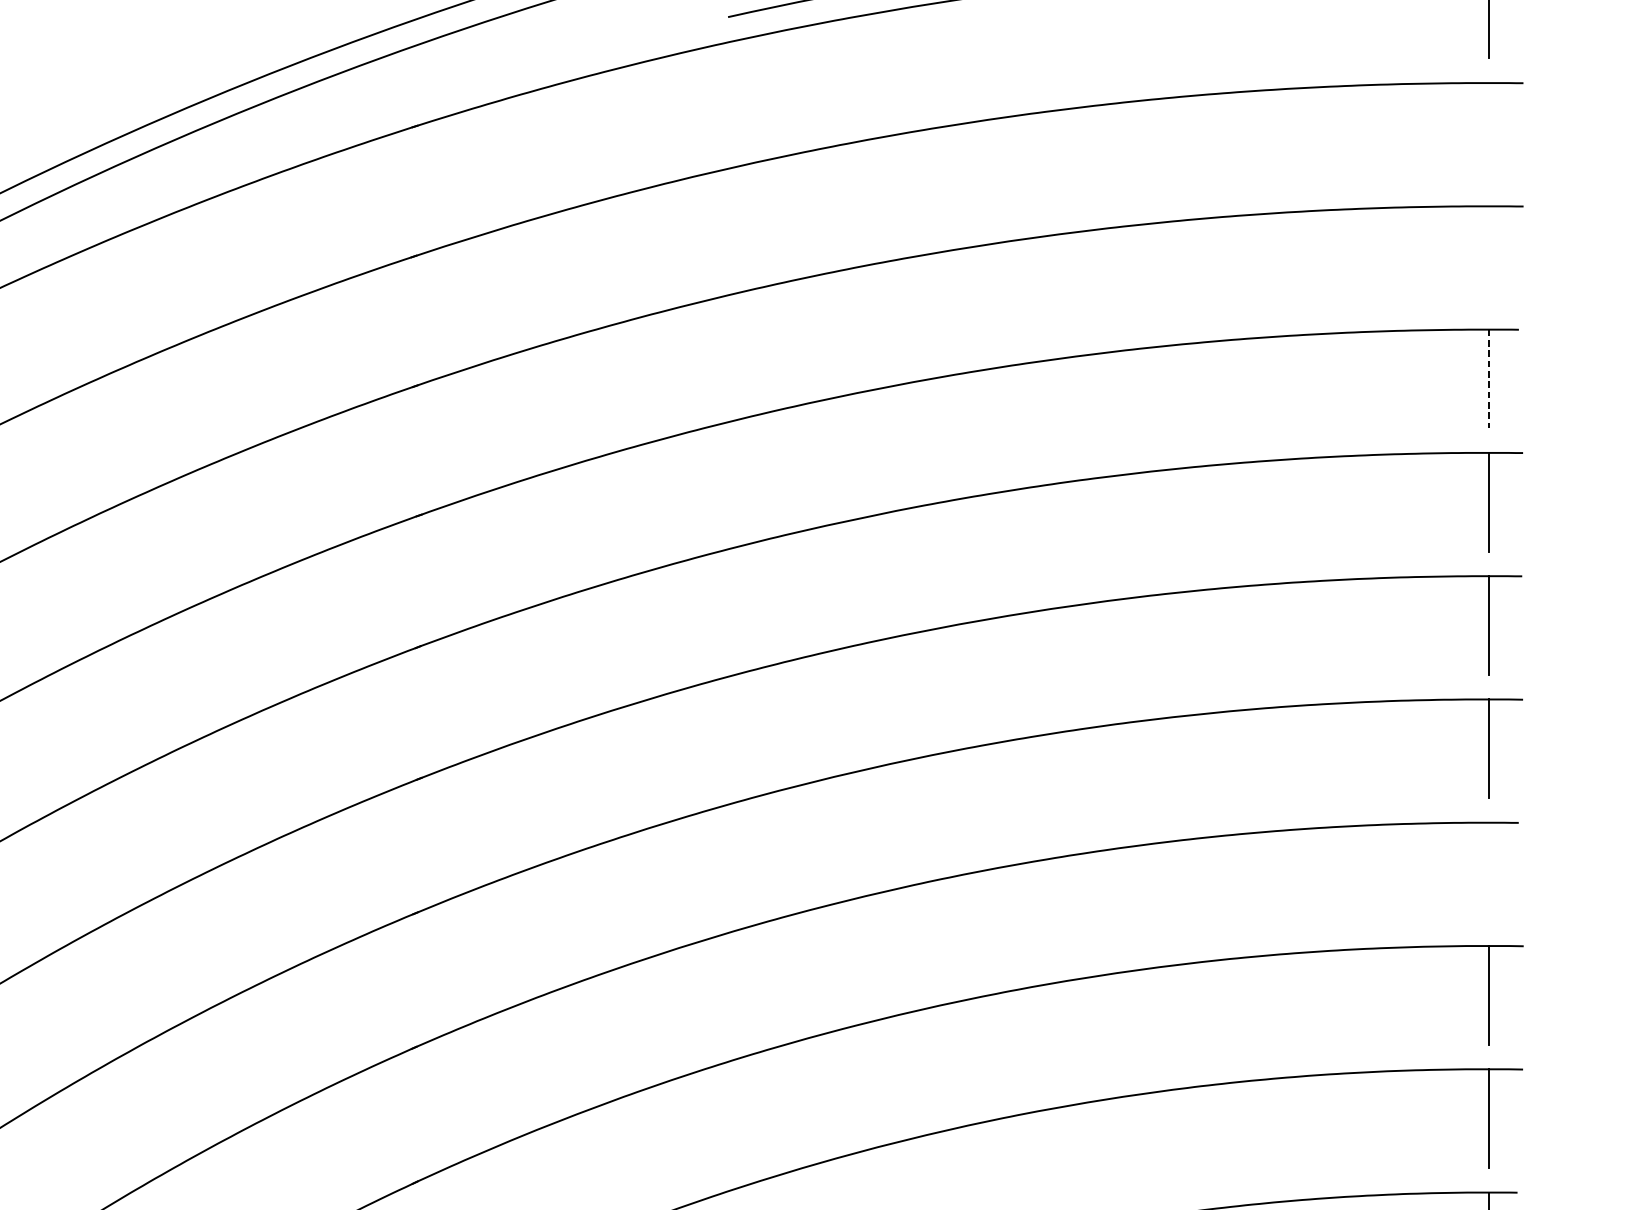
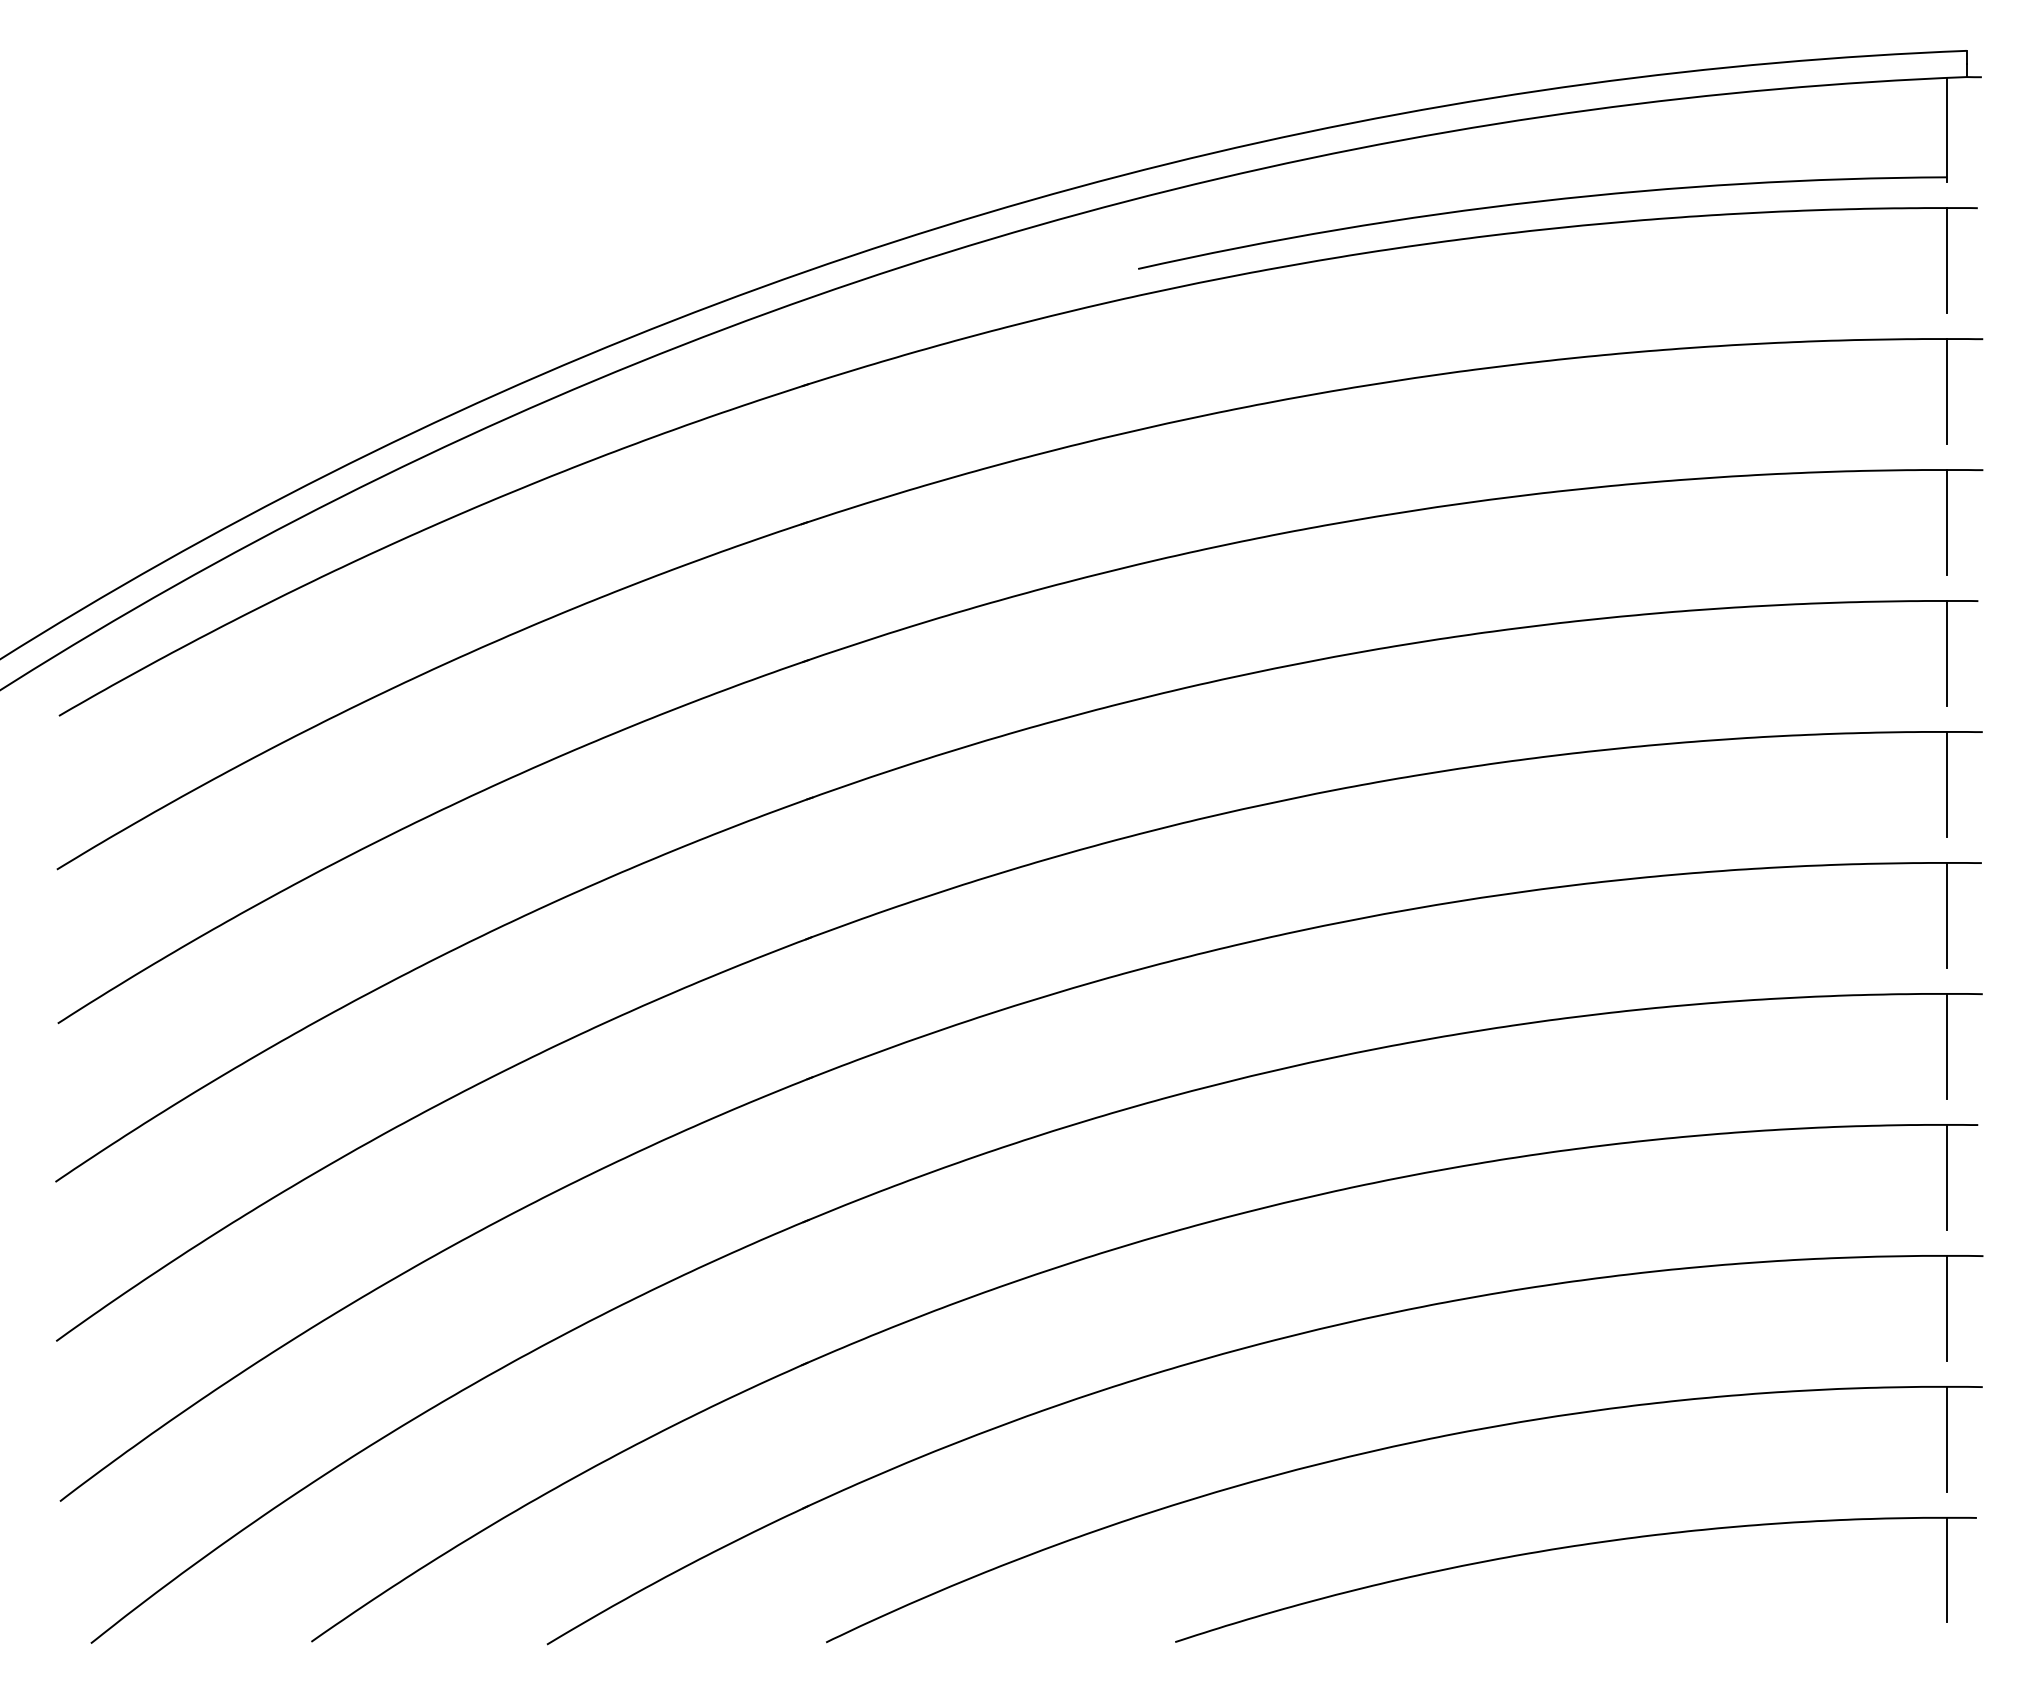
line: (1489, 132) -> (1947, 391), added
line: (1489, 255) -> (1947, 522), added
line: (1488, 379) -> (1946, 653), dashed -> solid
line: (1488, 871) -> (1946, 1176), added

